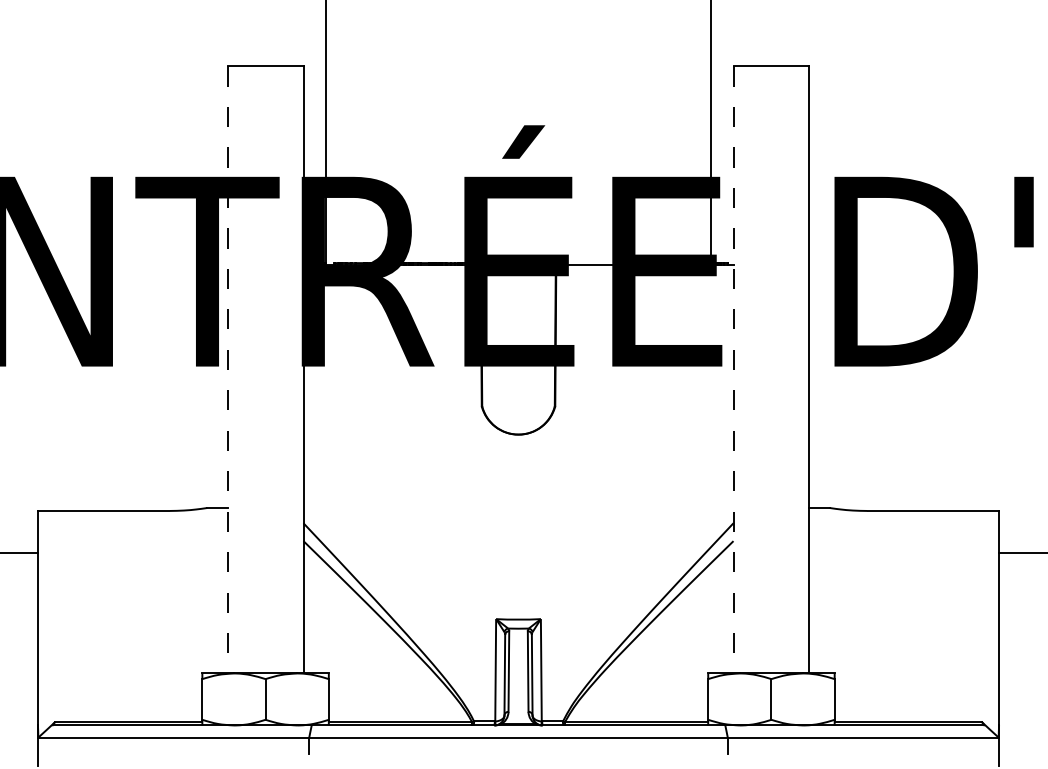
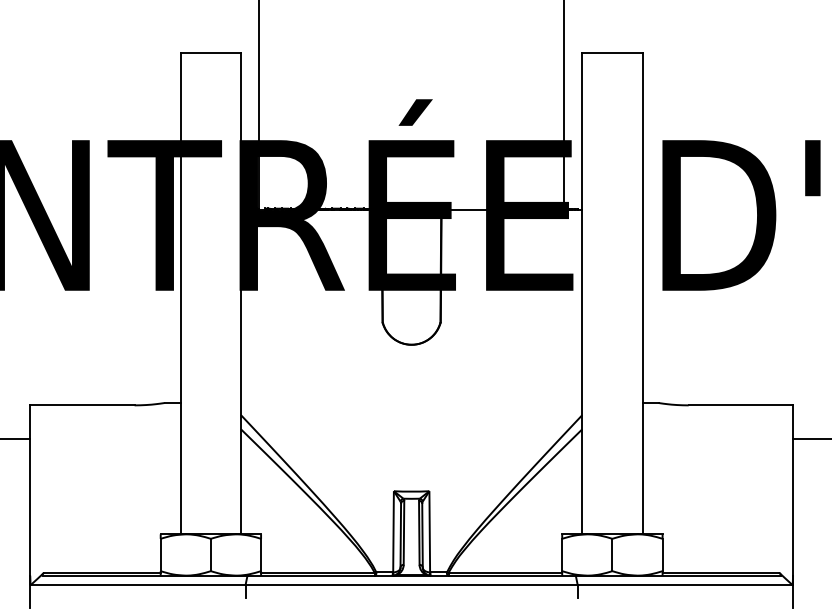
line: (227, 370) -> (180, 293), dashed -> solid
line: (733, 370) -> (582, 293), dashed -> solid

